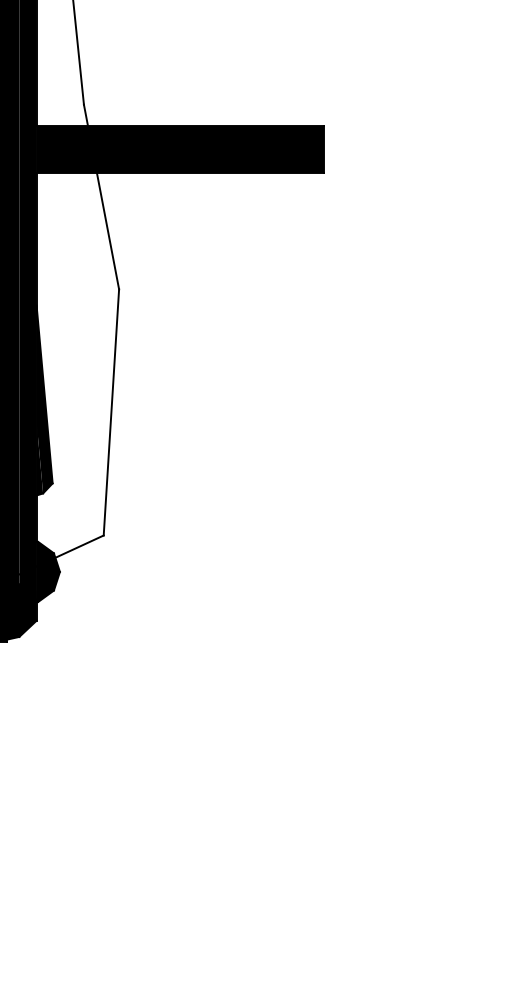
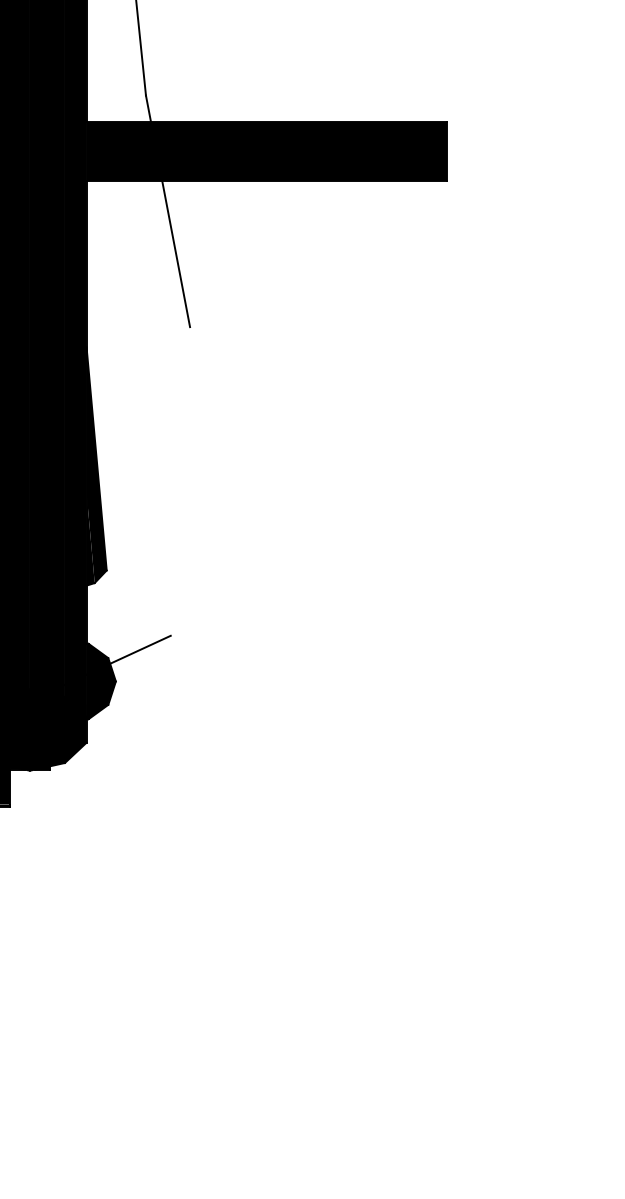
line: (111, 412) -> (180, 481), removed

